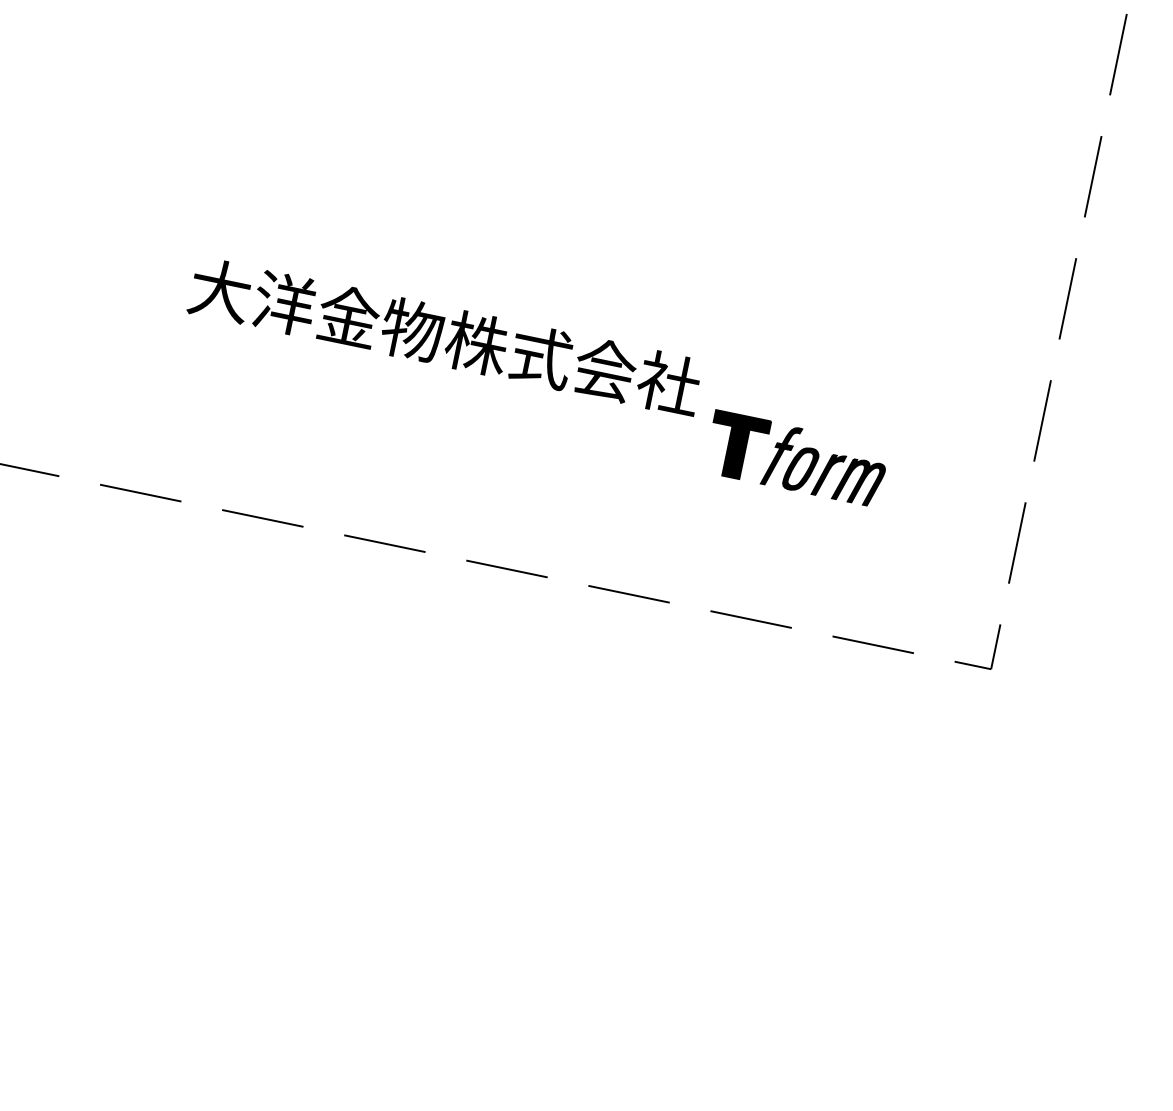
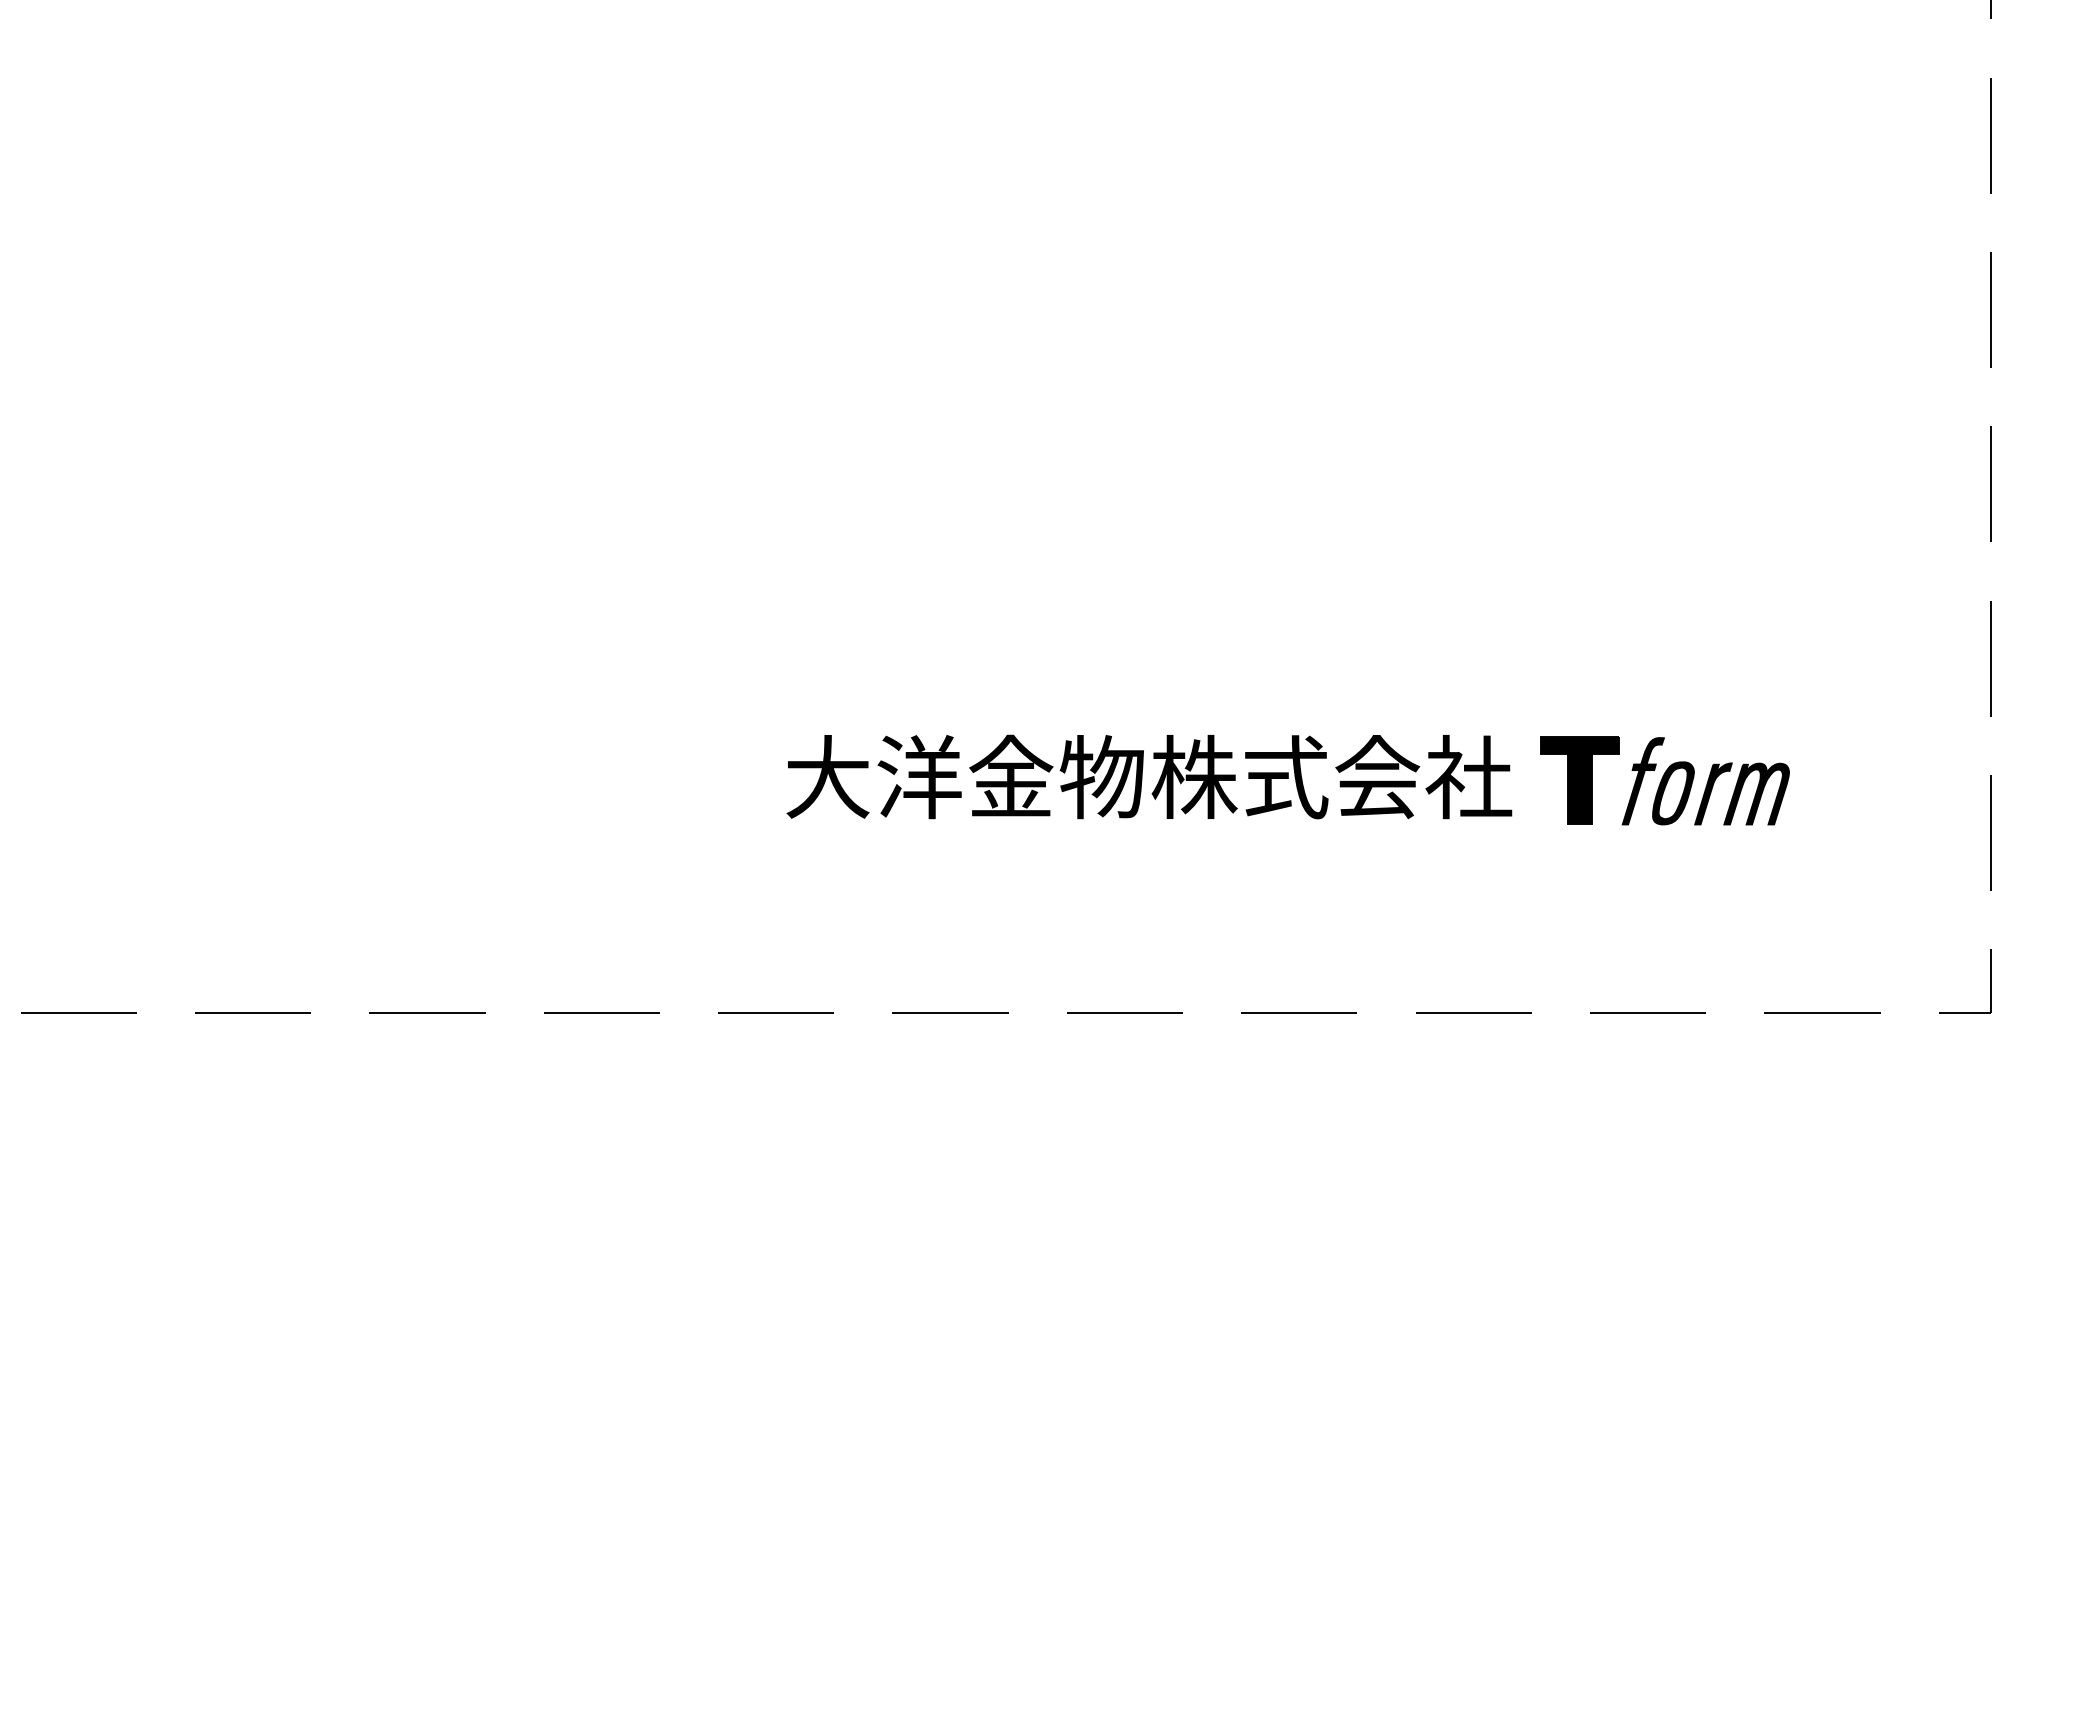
text: (445, 336) -> (1149, 776), moved

